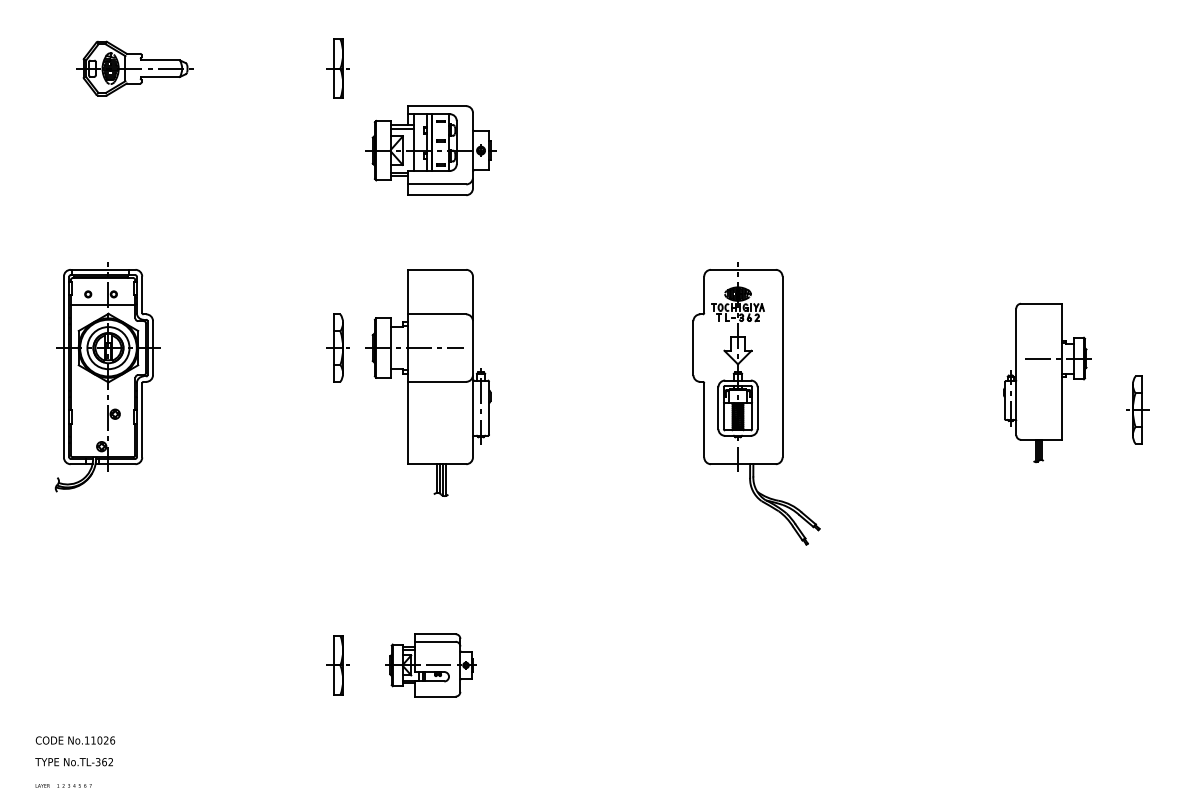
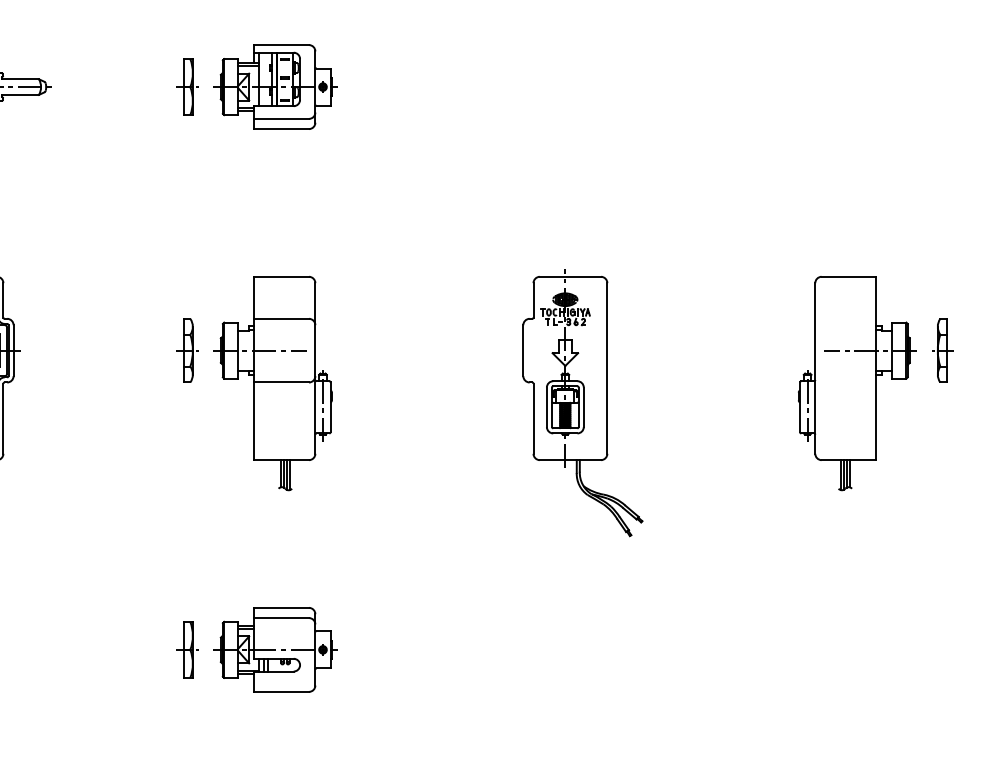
part: (430, 150) -> (275, 86), moved
part: (1047, 382) -> (857, 383), size x1.43
part: (1137, 409) -> (942, 350), moved
part: (430, 665) -> (275, 650), size x1.43

